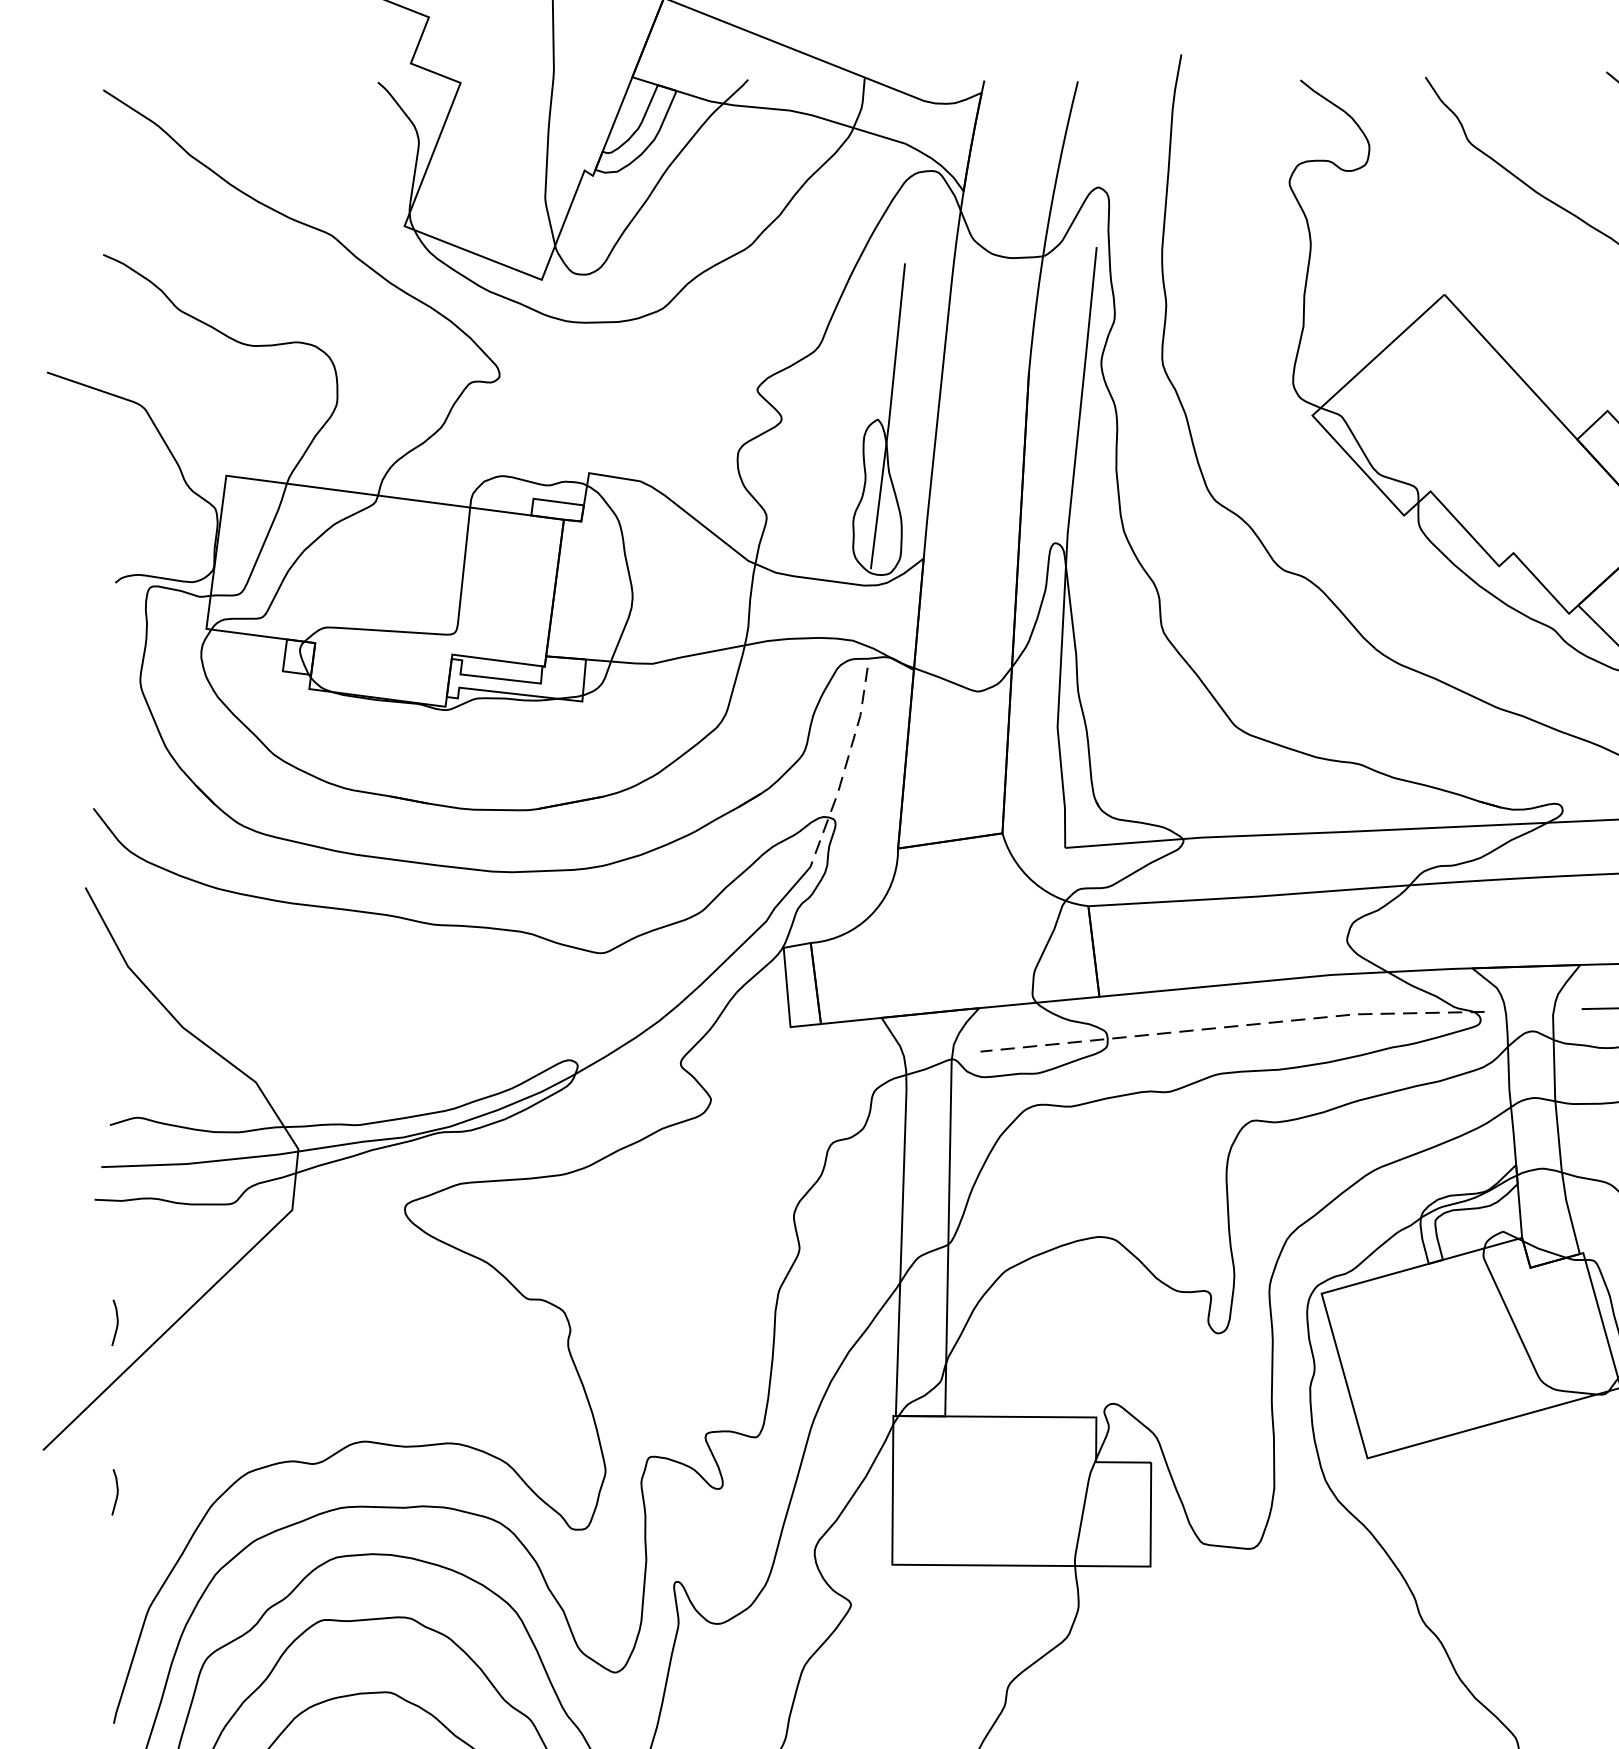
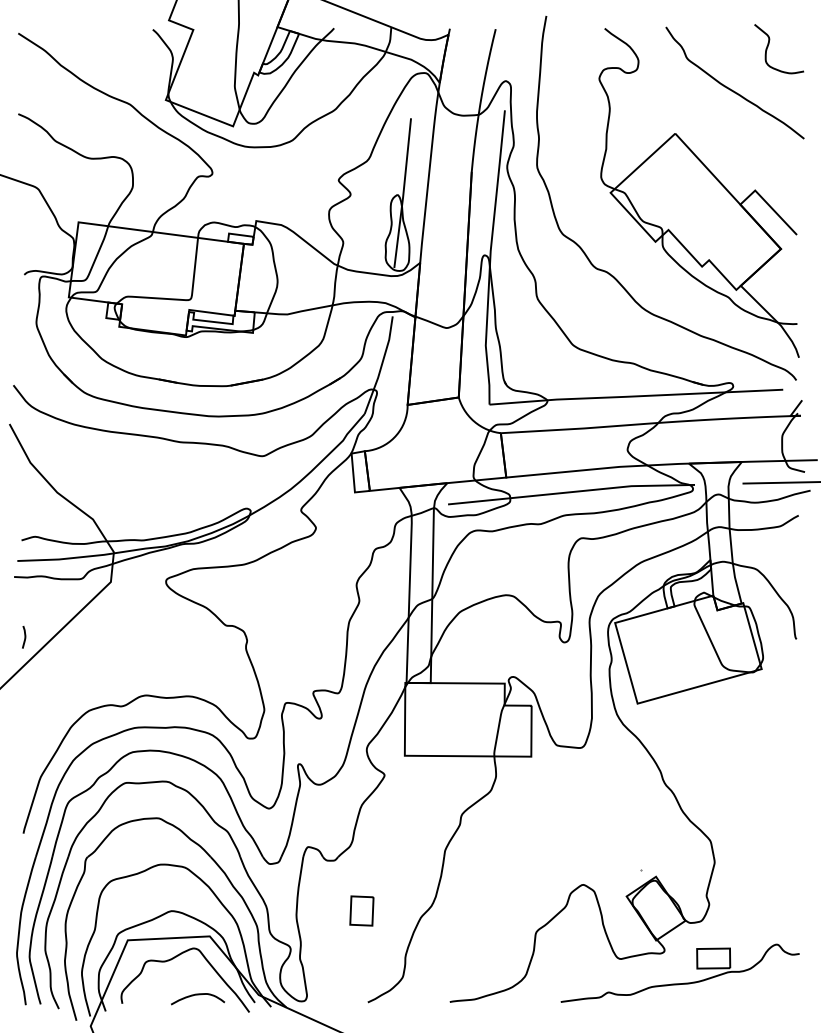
line: (844, 770) -> (381, 366), dashed -> solid
line: (1232, 1027) -> (571, 492), dashed -> solid
curve: (115, 1492) -> (24, 720), removed

